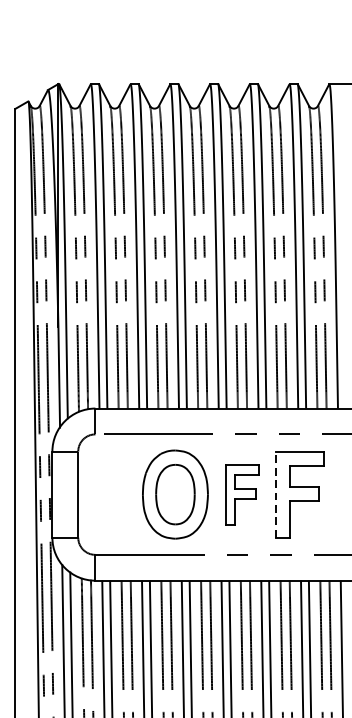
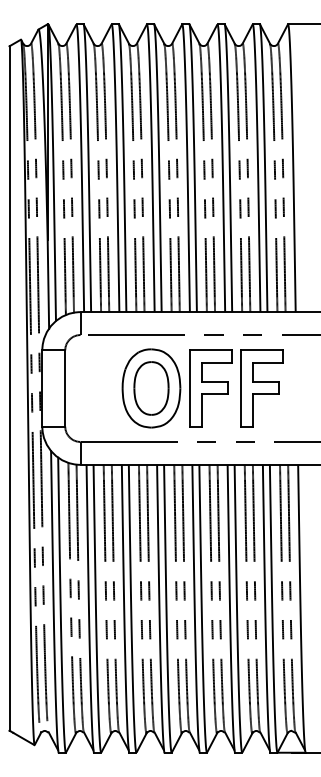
part: (241, 494) -> (210, 388), size x1.43
line: (276, 494) -> (241, 388), dashed -> solid

